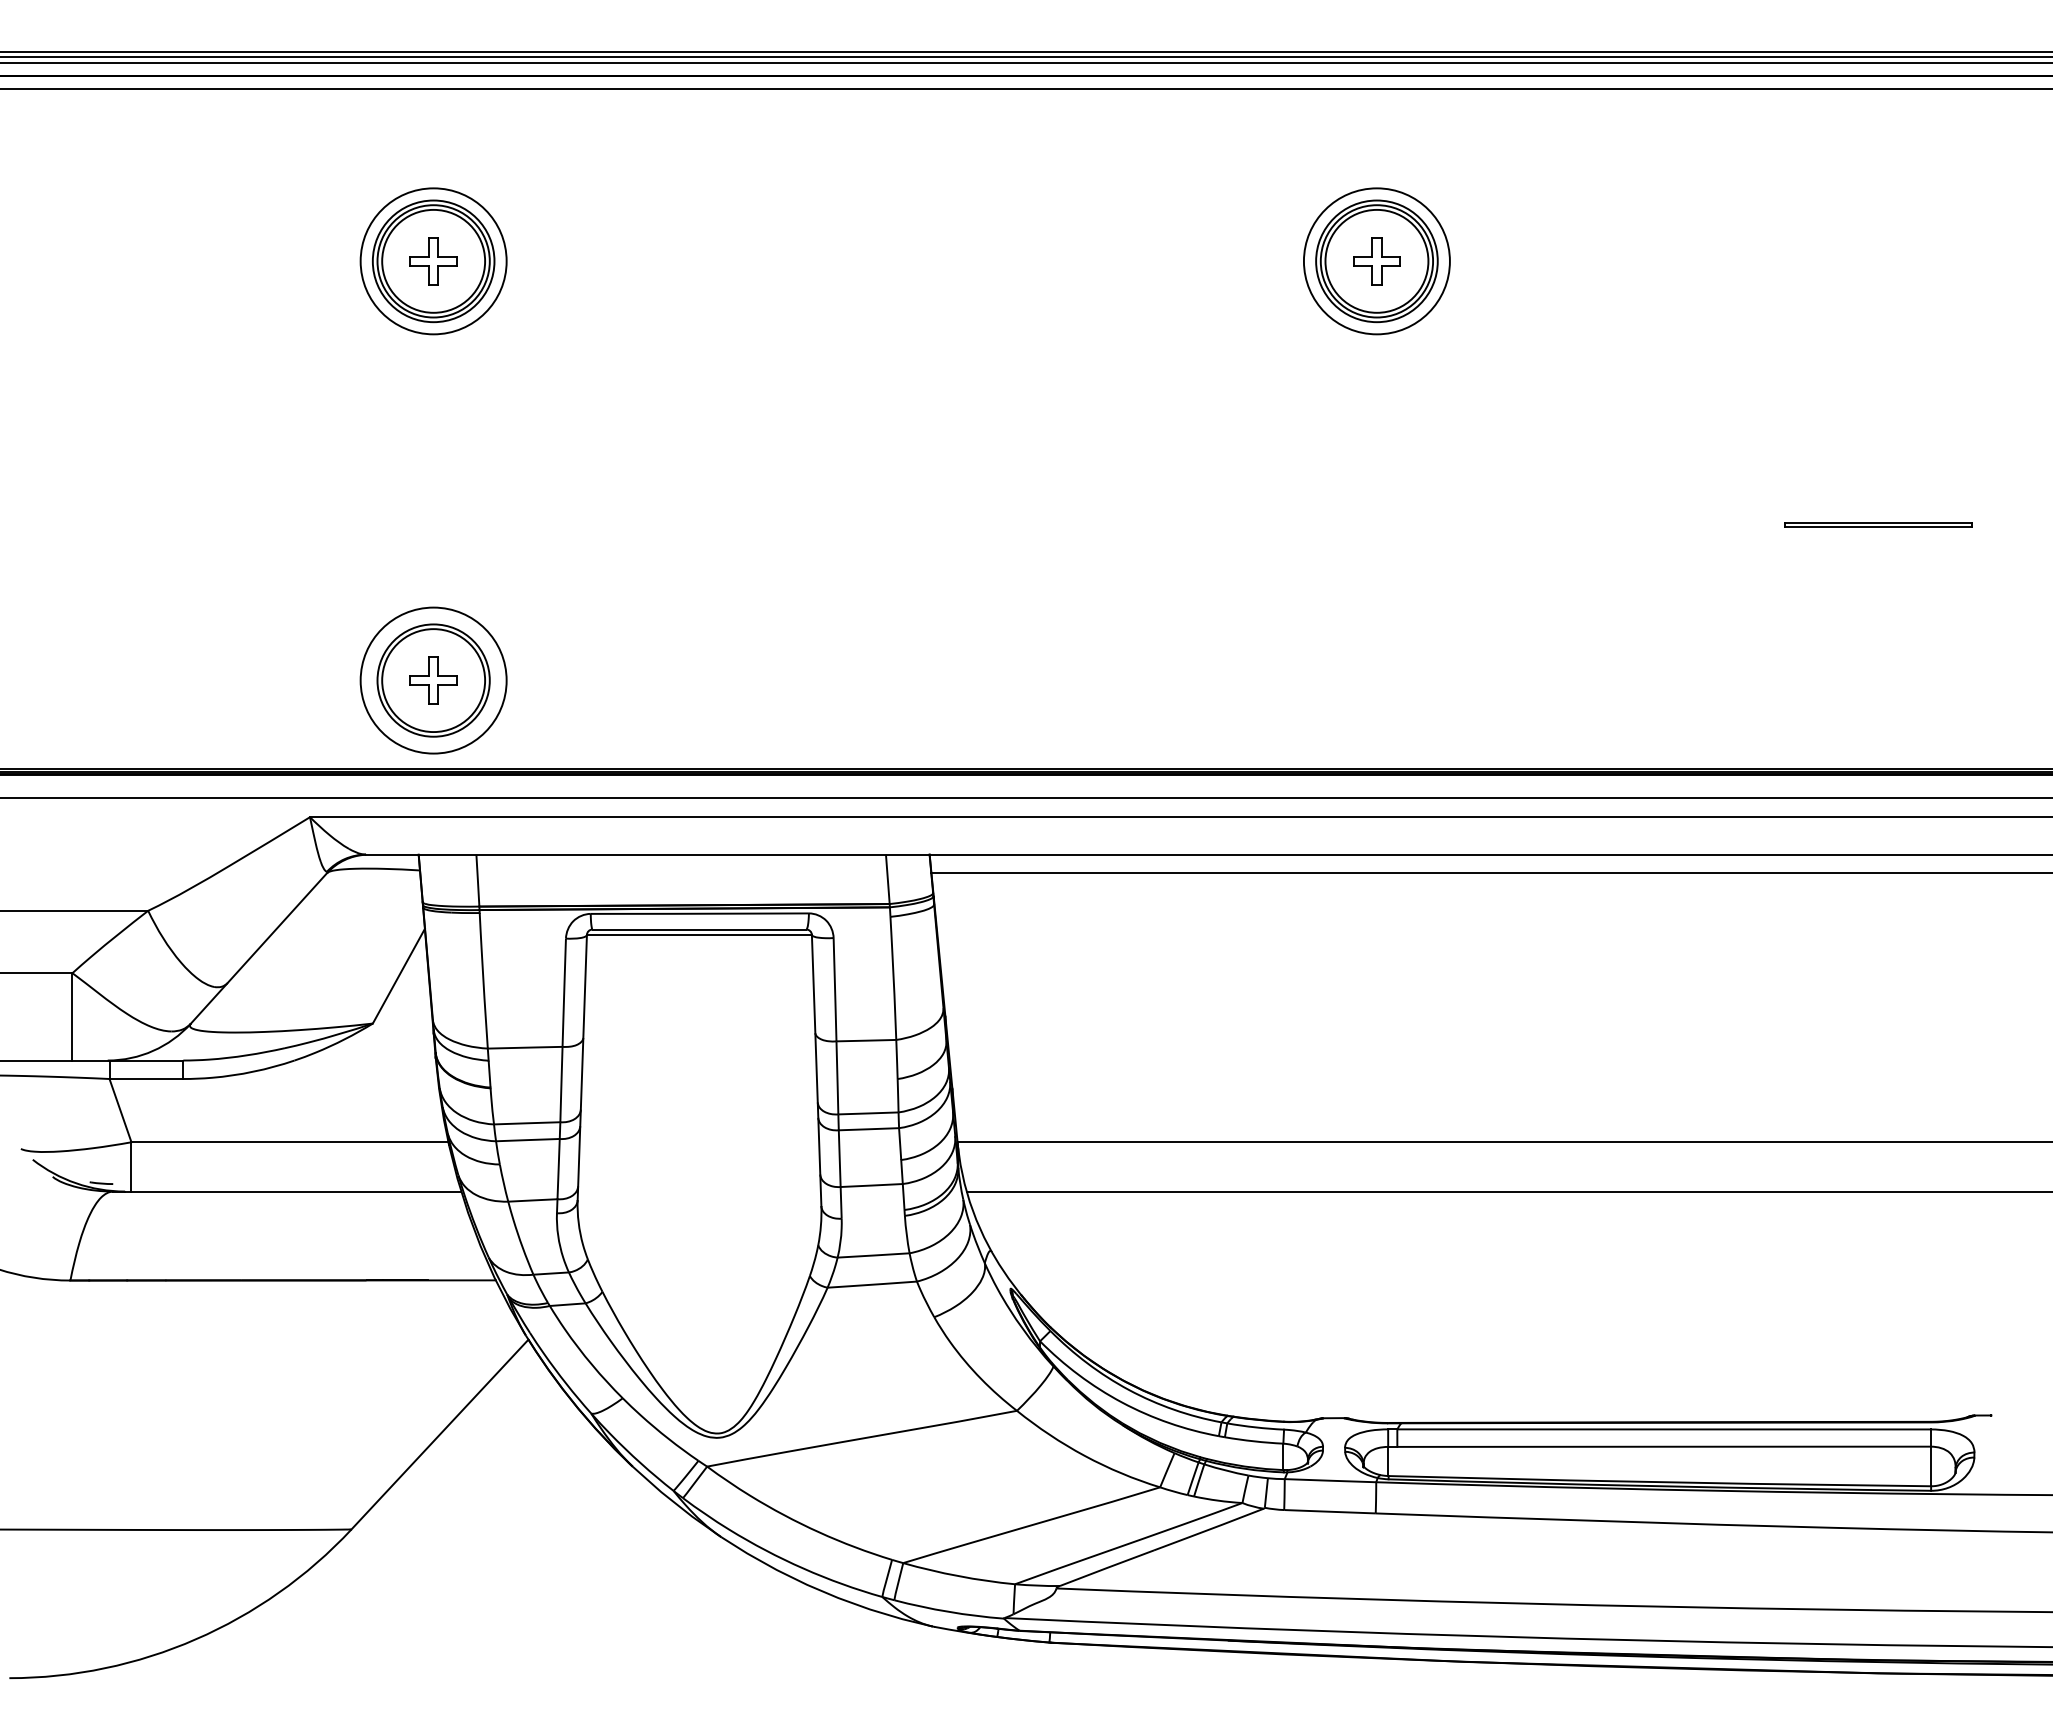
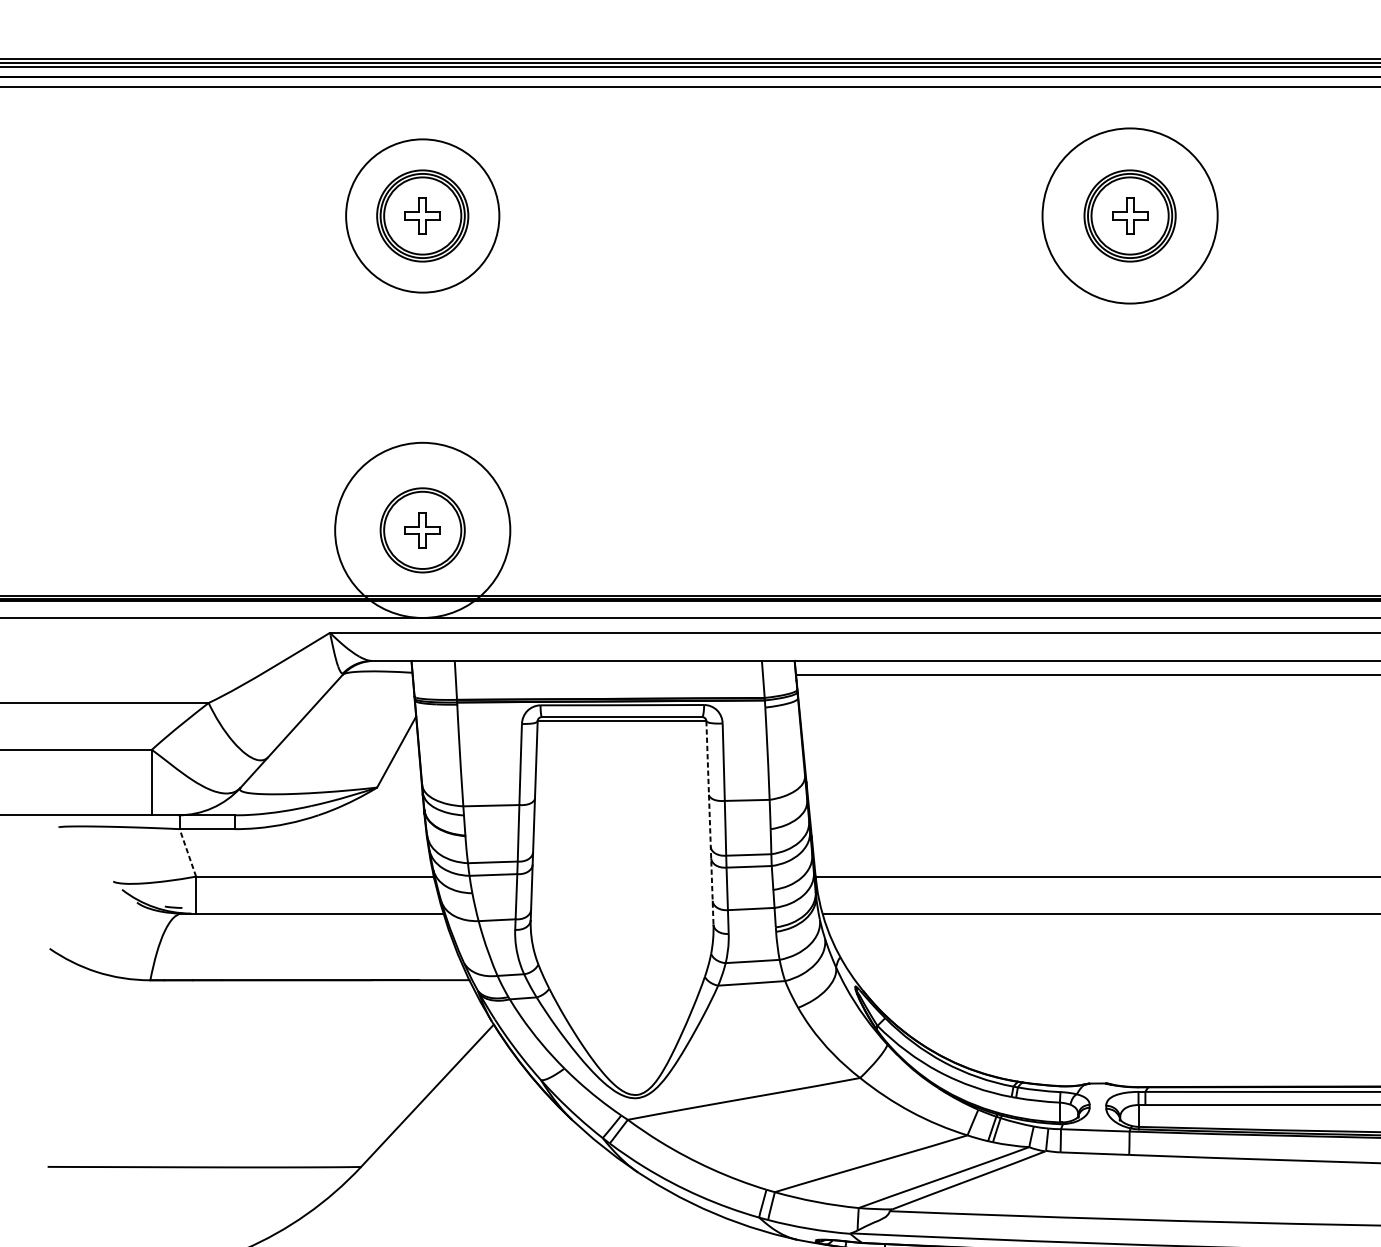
circle: (433, 261) -> (422, 216), size x1.4
circle: (1376, 261) -> (1129, 216), size x1.6
circle: (433, 680) -> (422, 530), size x1.6
line: (816, 1070) -> (709, 822), solid -> dashed
line: (120, 1110) -> (187, 852), solid -> dashed

